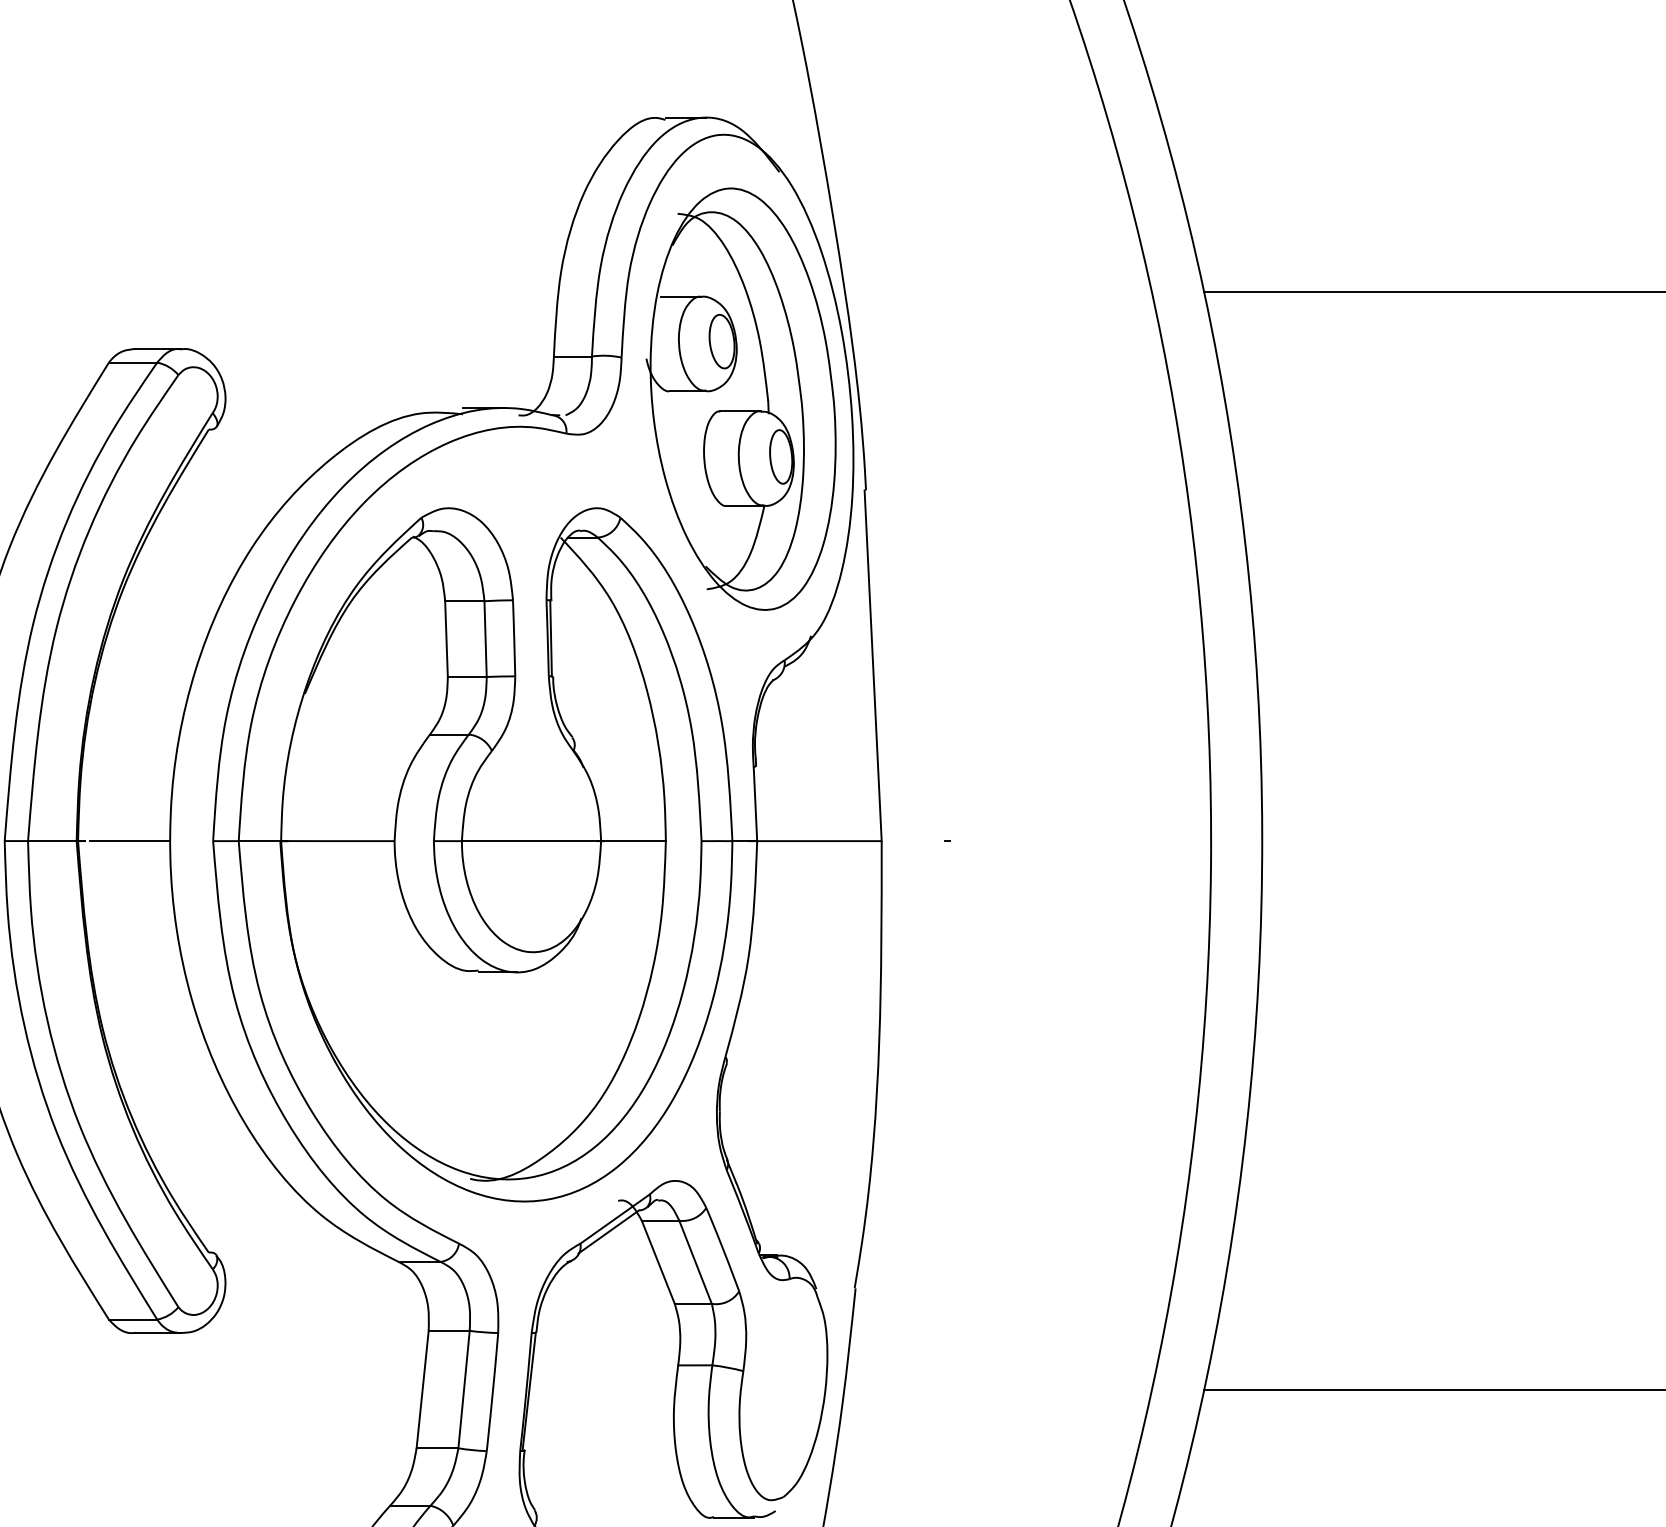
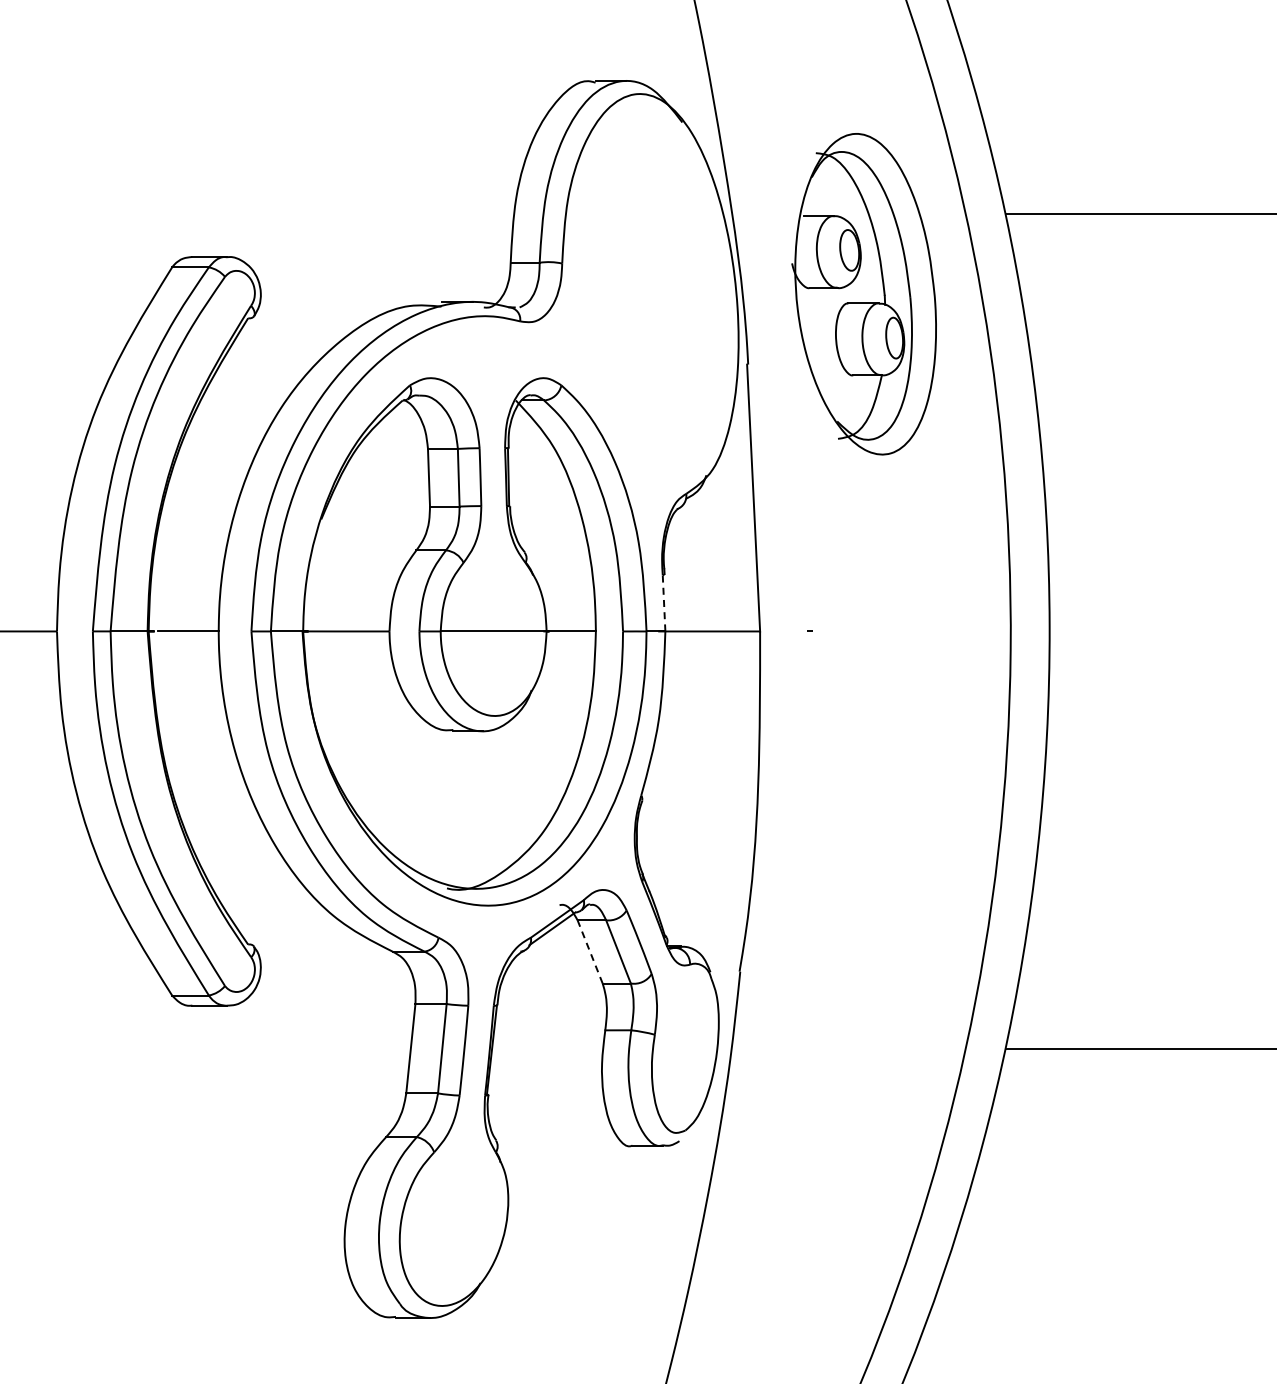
part: (740, 399) -> (863, 294), moved
line: (756, 803) -> (664, 602), solid -> dashed
line: (658, 1261) -> (590, 951), solid -> dashed

